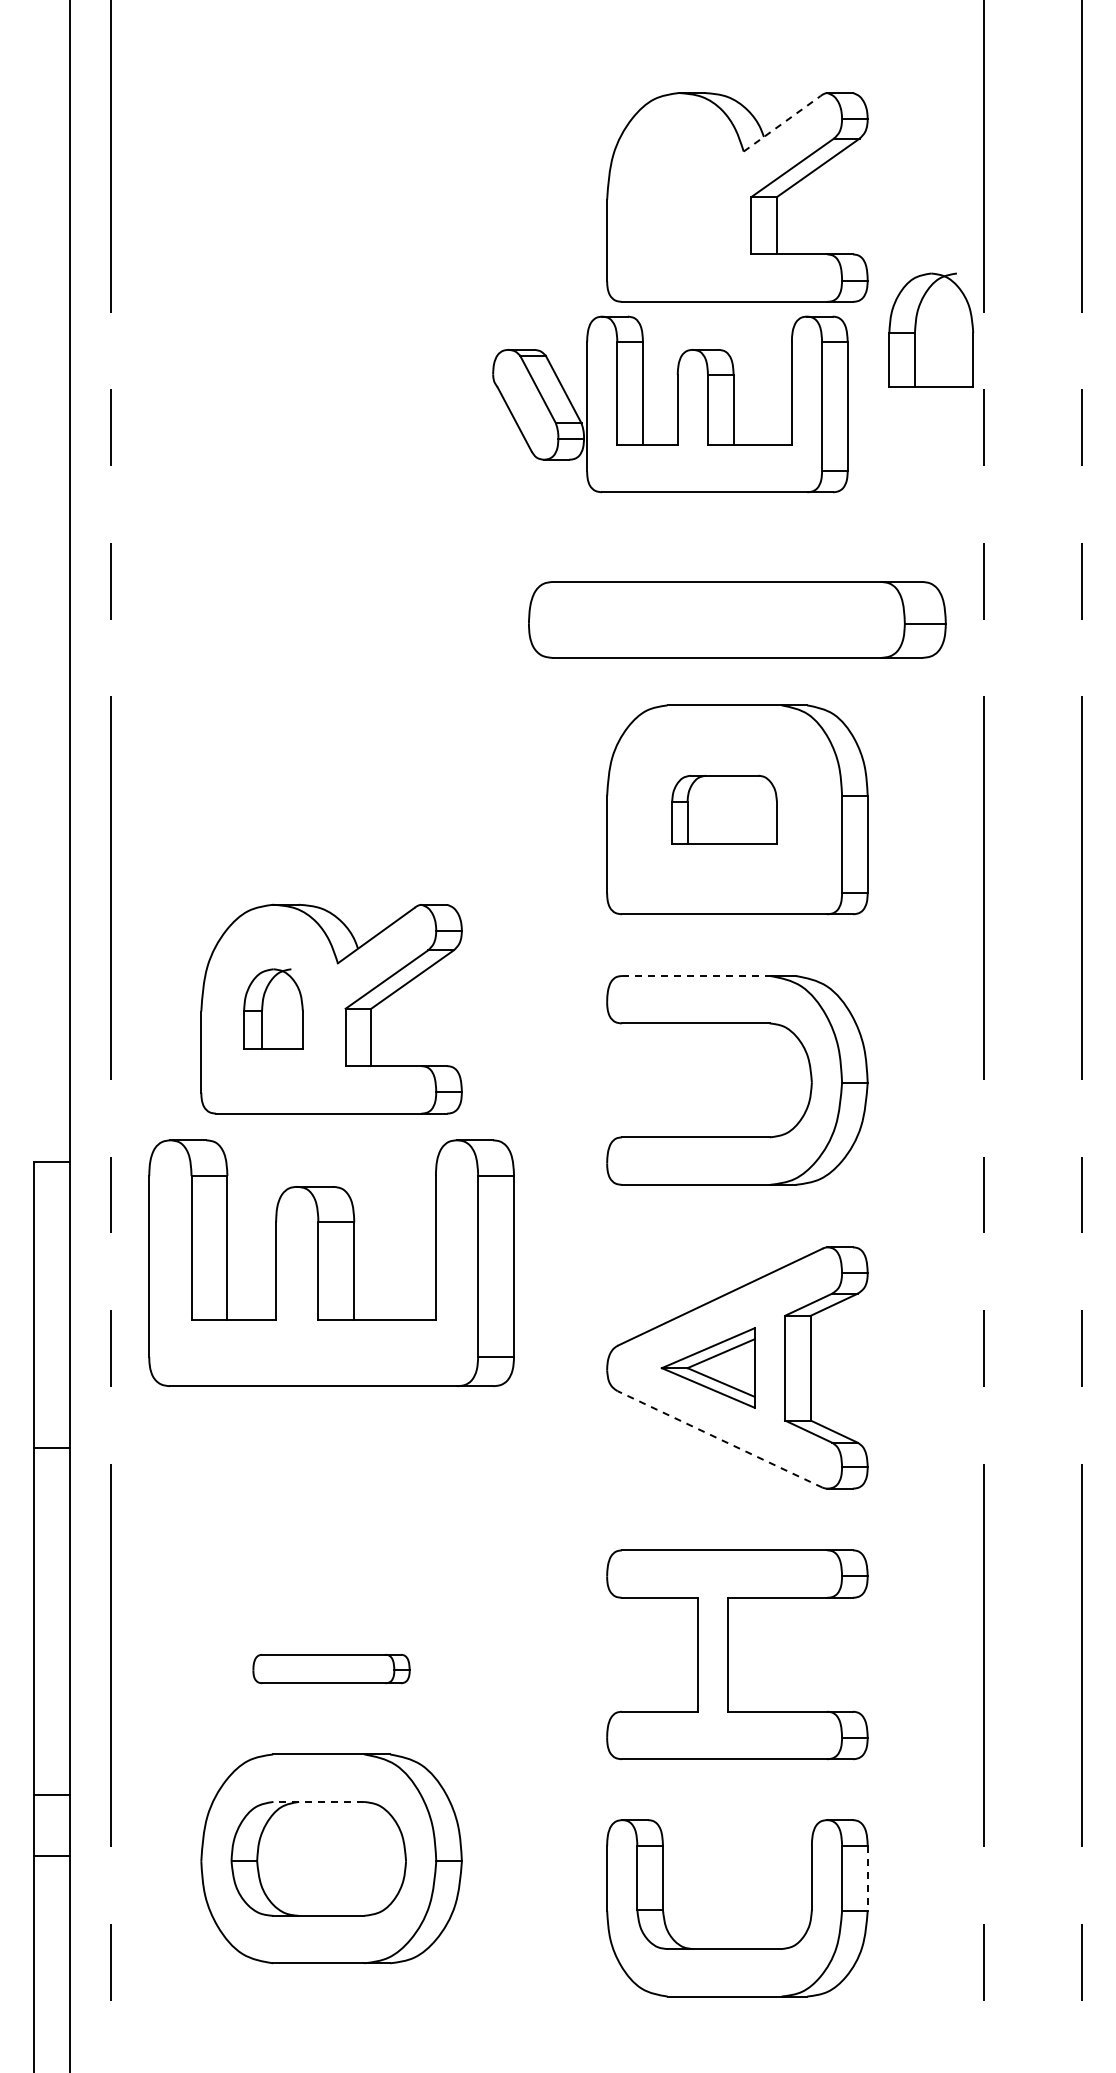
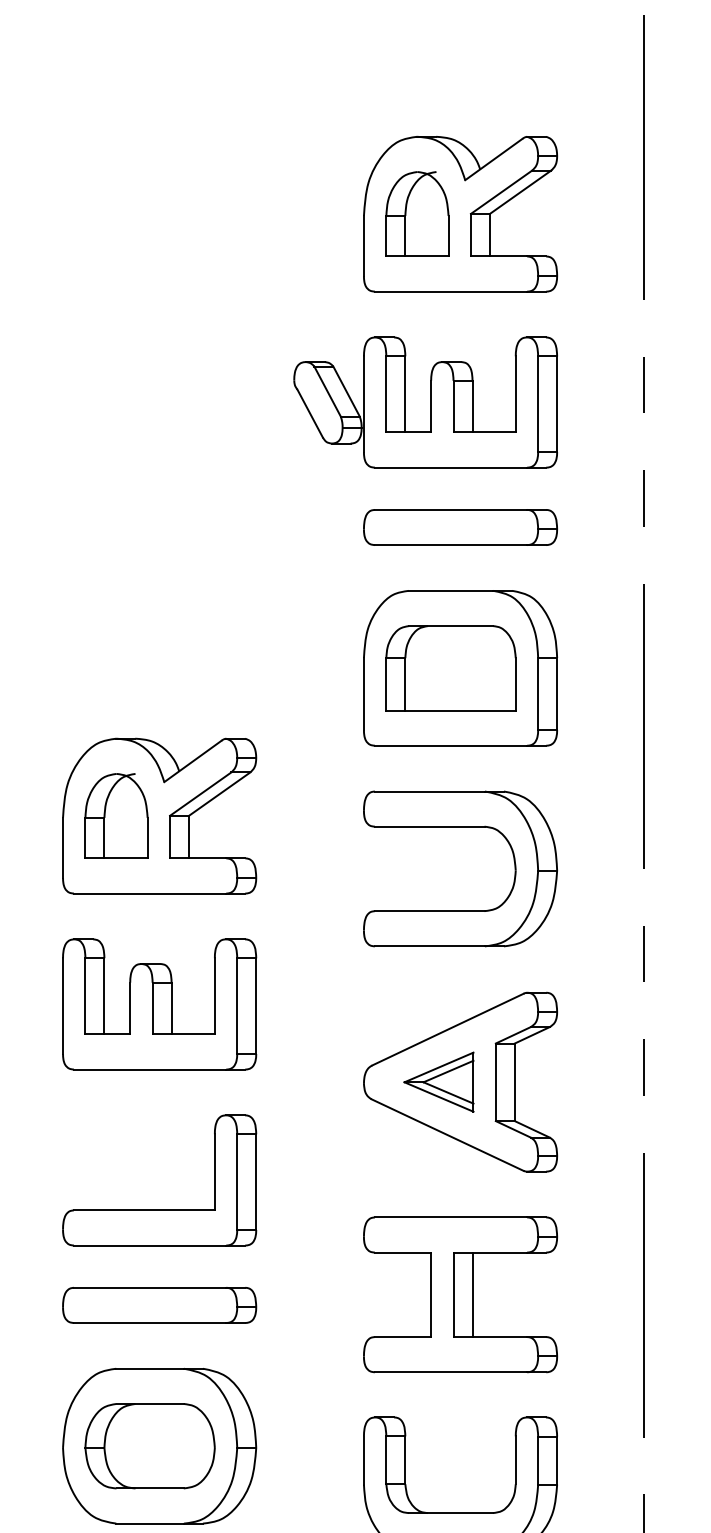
line: (782, 123) -> (493, 159), dashed -> solid
part: (931, 329) -> (417, 213), moved
part: (677, 404) -> (430, 402), moved
part: (737, 619) -> (460, 527), size x0.62
part: (724, 809) -> (450, 668), size x1.67
line: (696, 976) -> (430, 791), dashed -> solid
part: (273, 1008) -> (116, 815), size x1.43
part: (331, 1262) -> (159, 1003), size x0.71
line: (719, 1439) -> (447, 1135), dashed -> solid
part: (331, 1540) -> (159, 1210), added
line: (753, 1654) -> (472, 1294), added
part: (331, 1668) -> (159, 1305), size x1.67
line: (318, 1801) -> (149, 1403), dashed -> solid
line: (867, 1878) -> (557, 1460), dashed -> solid

